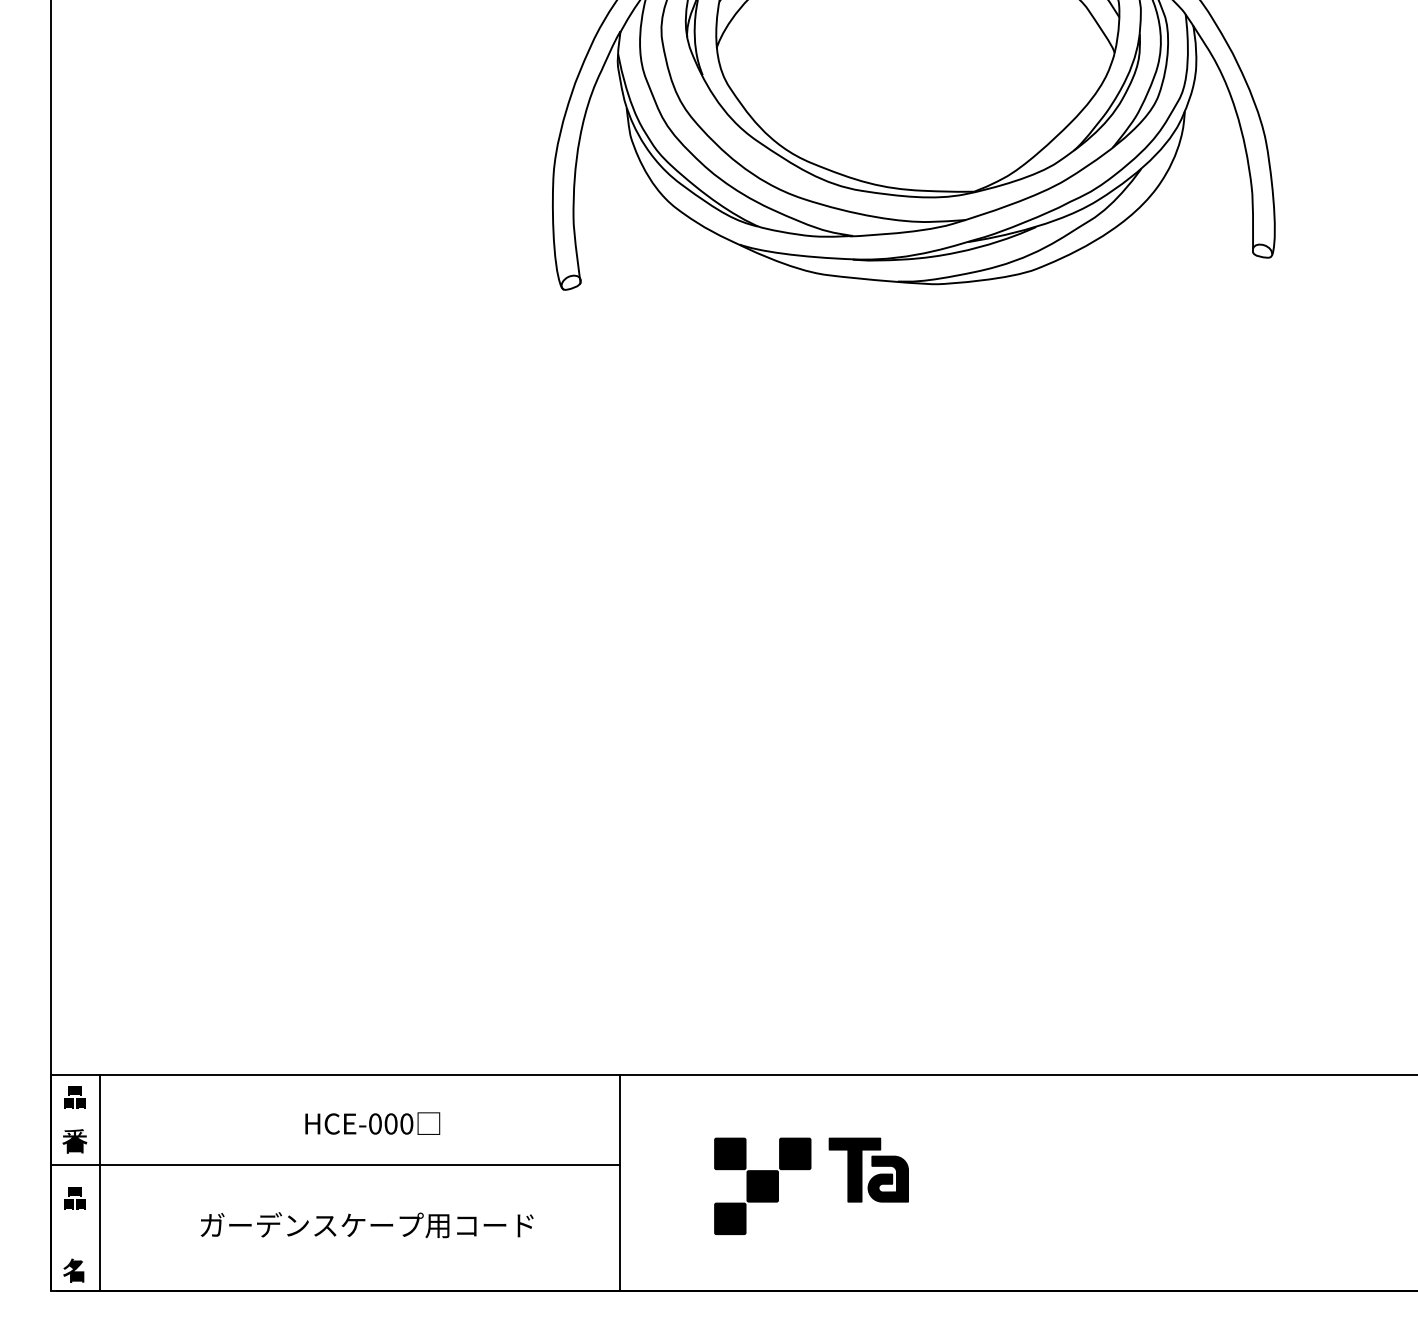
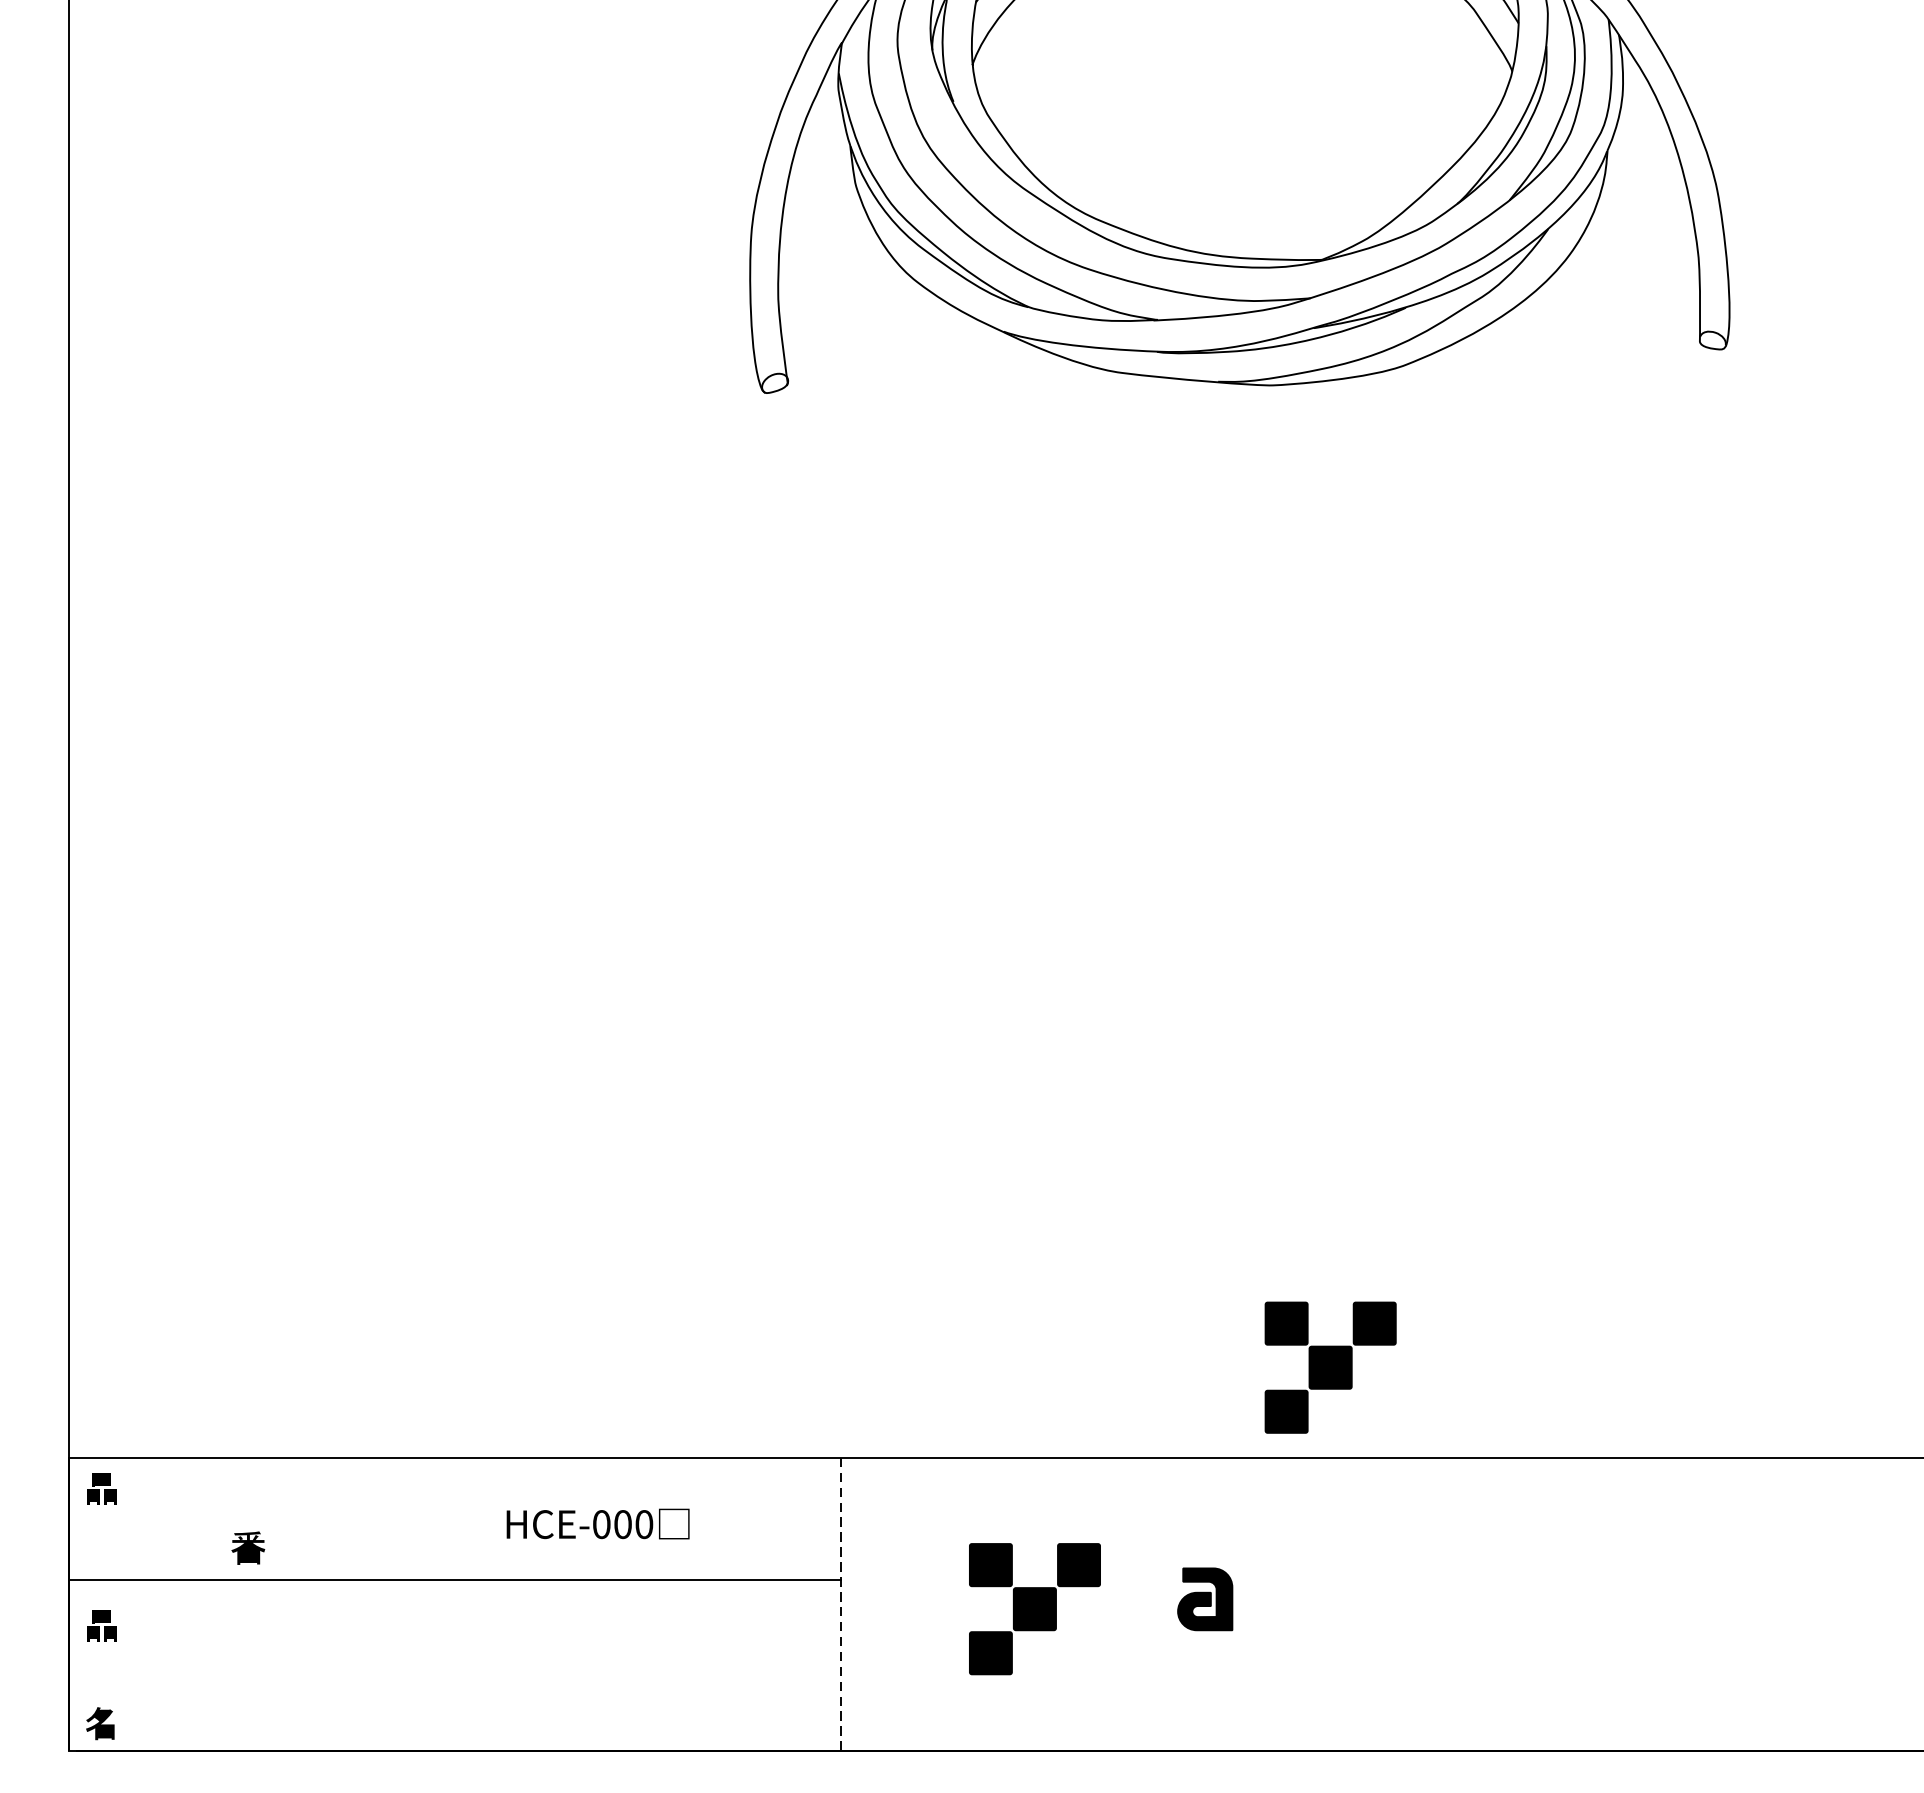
part: (980, 1007) -> (1330, 1366), added
part: (372, 1123) -> (597, 1523), moved
part: (74, 1141) -> (247, 1548), moved
fill: (854, 1169) -> (1159, 1586), removed
line: (100, 1182) -> (136, 1603), removed
line: (619, 1183) -> (840, 1605), solid -> dashed
part: (366, 1225) -> (497, 1662), removed

